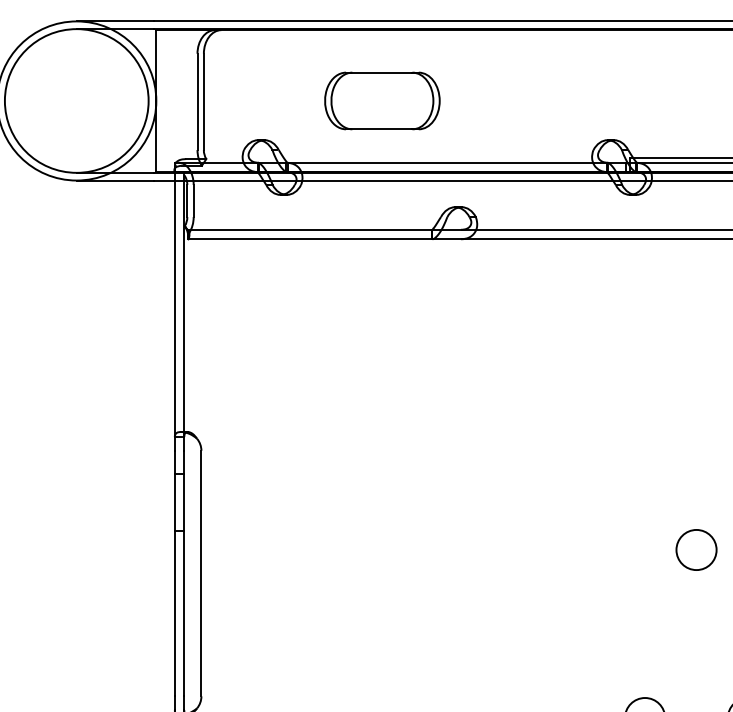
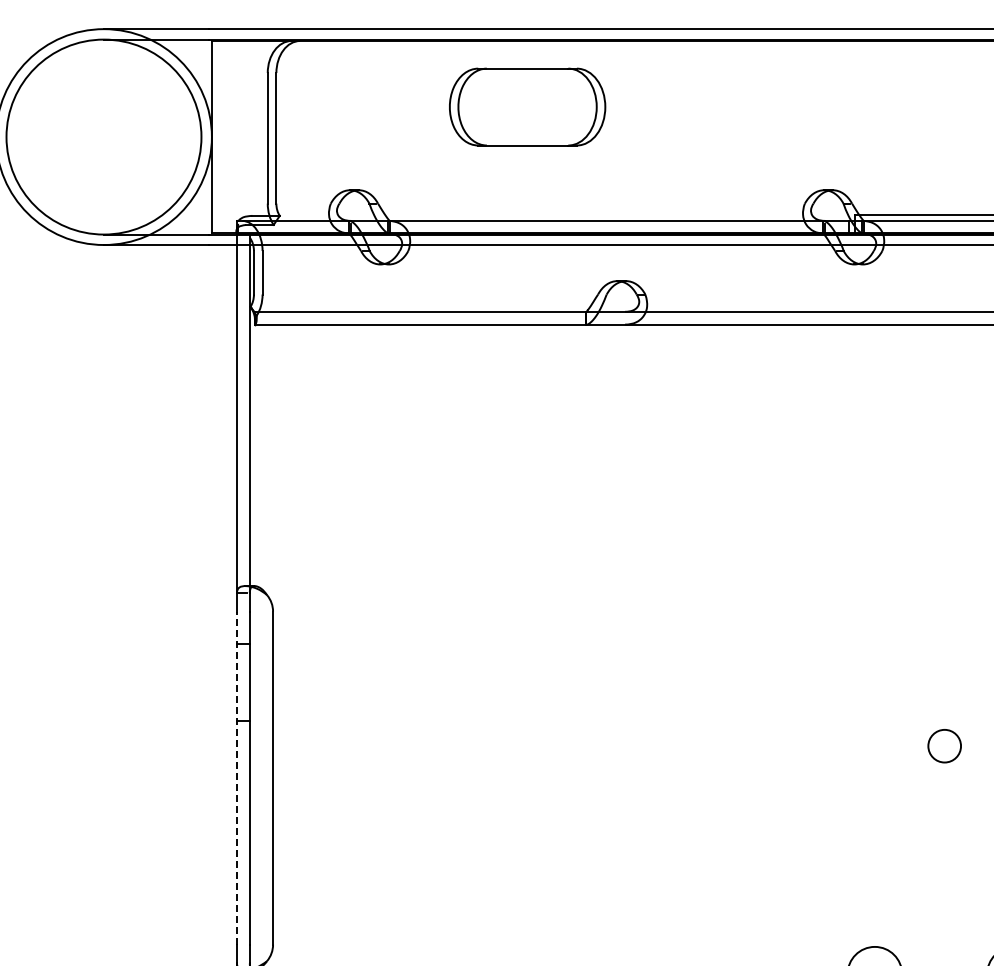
part: (382, 100) -> (527, 106), moved
circle: (696, 549) -> (944, 745), size x0.6
line: (175, 573) -> (237, 778), solid -> dashed

